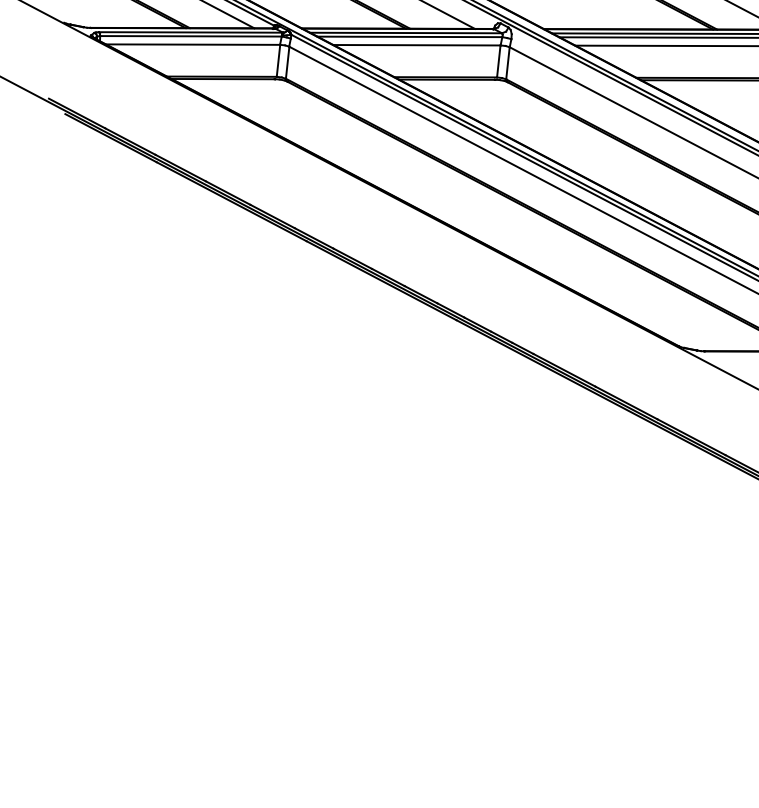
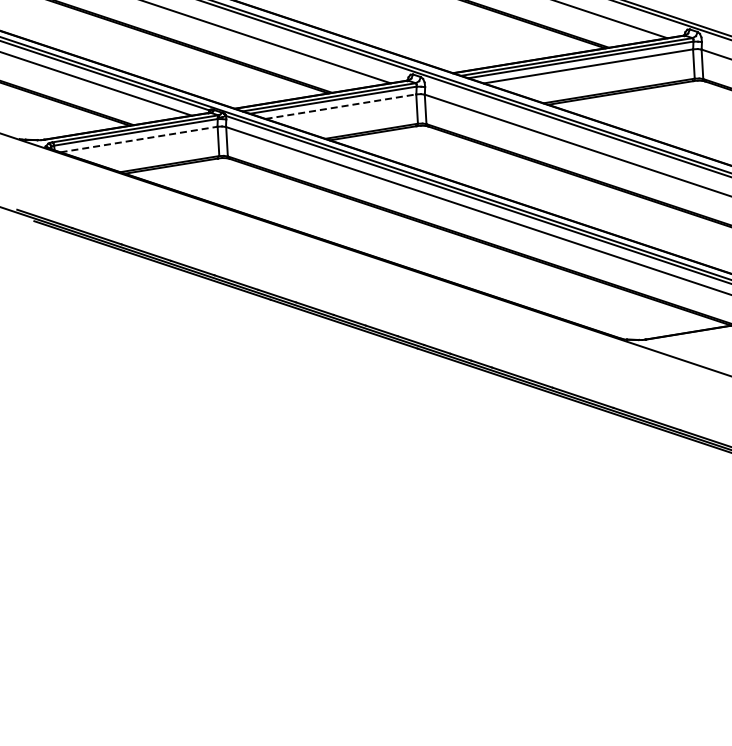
line: (193, 44) -> (139, 139), solid -> dashed
line: (417, 45) -> (341, 106), solid -> dashed

